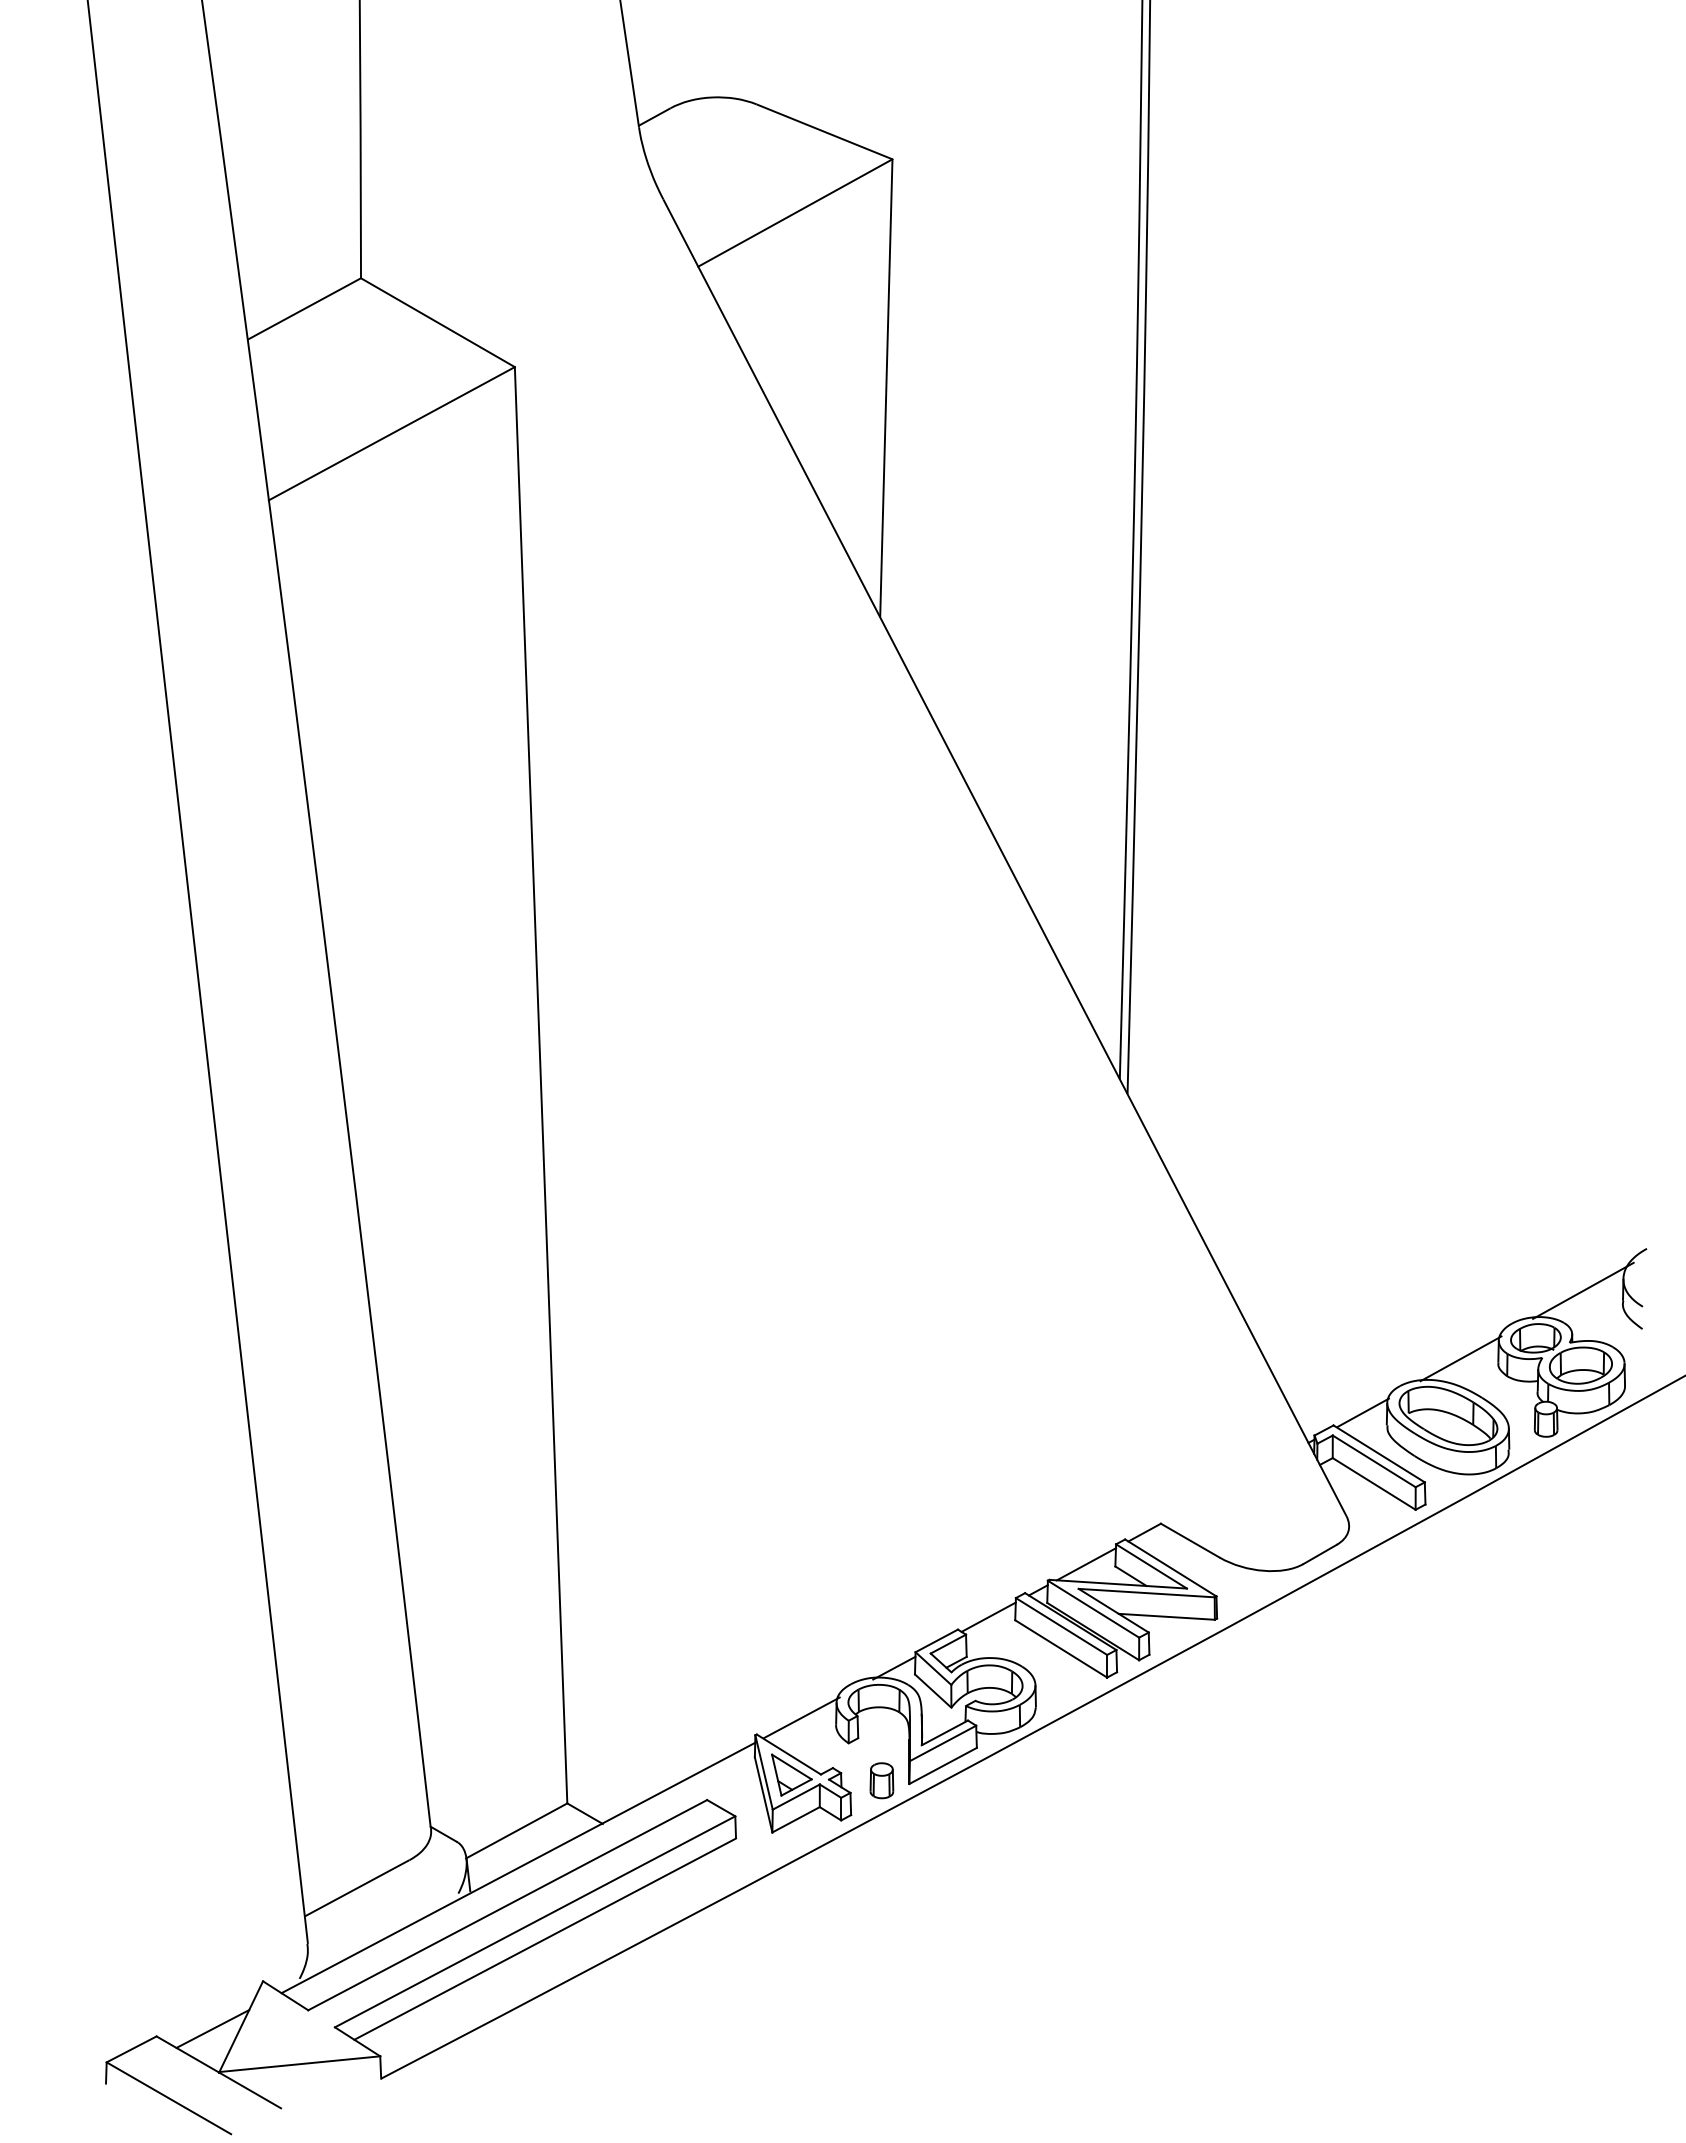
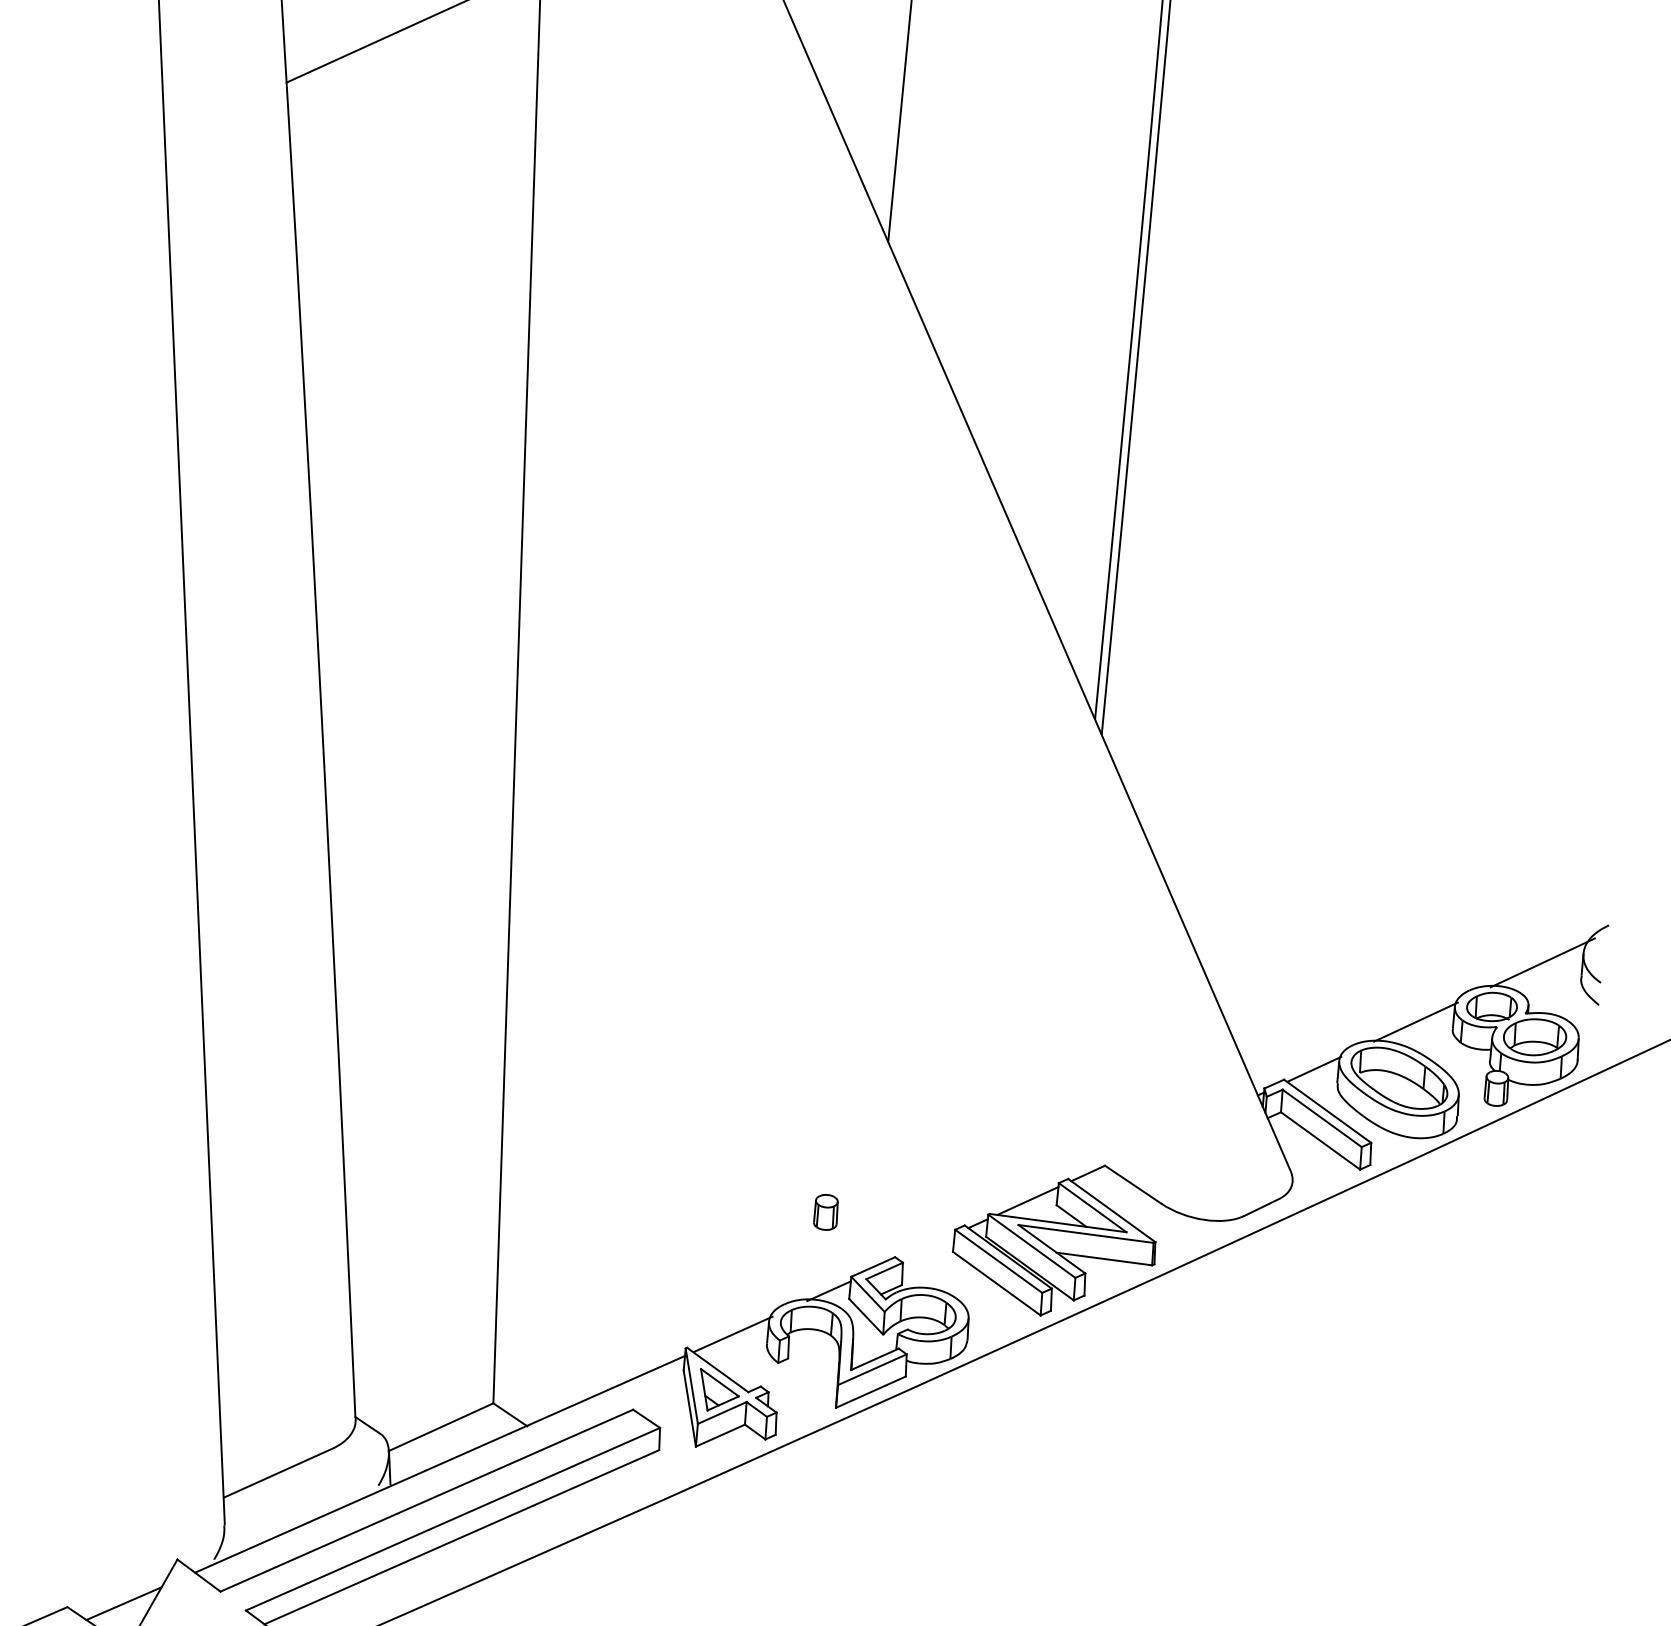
line: (988, 1616) -> (926, 1246), removed
part: (881, 1780) -> (825, 1212), moved

